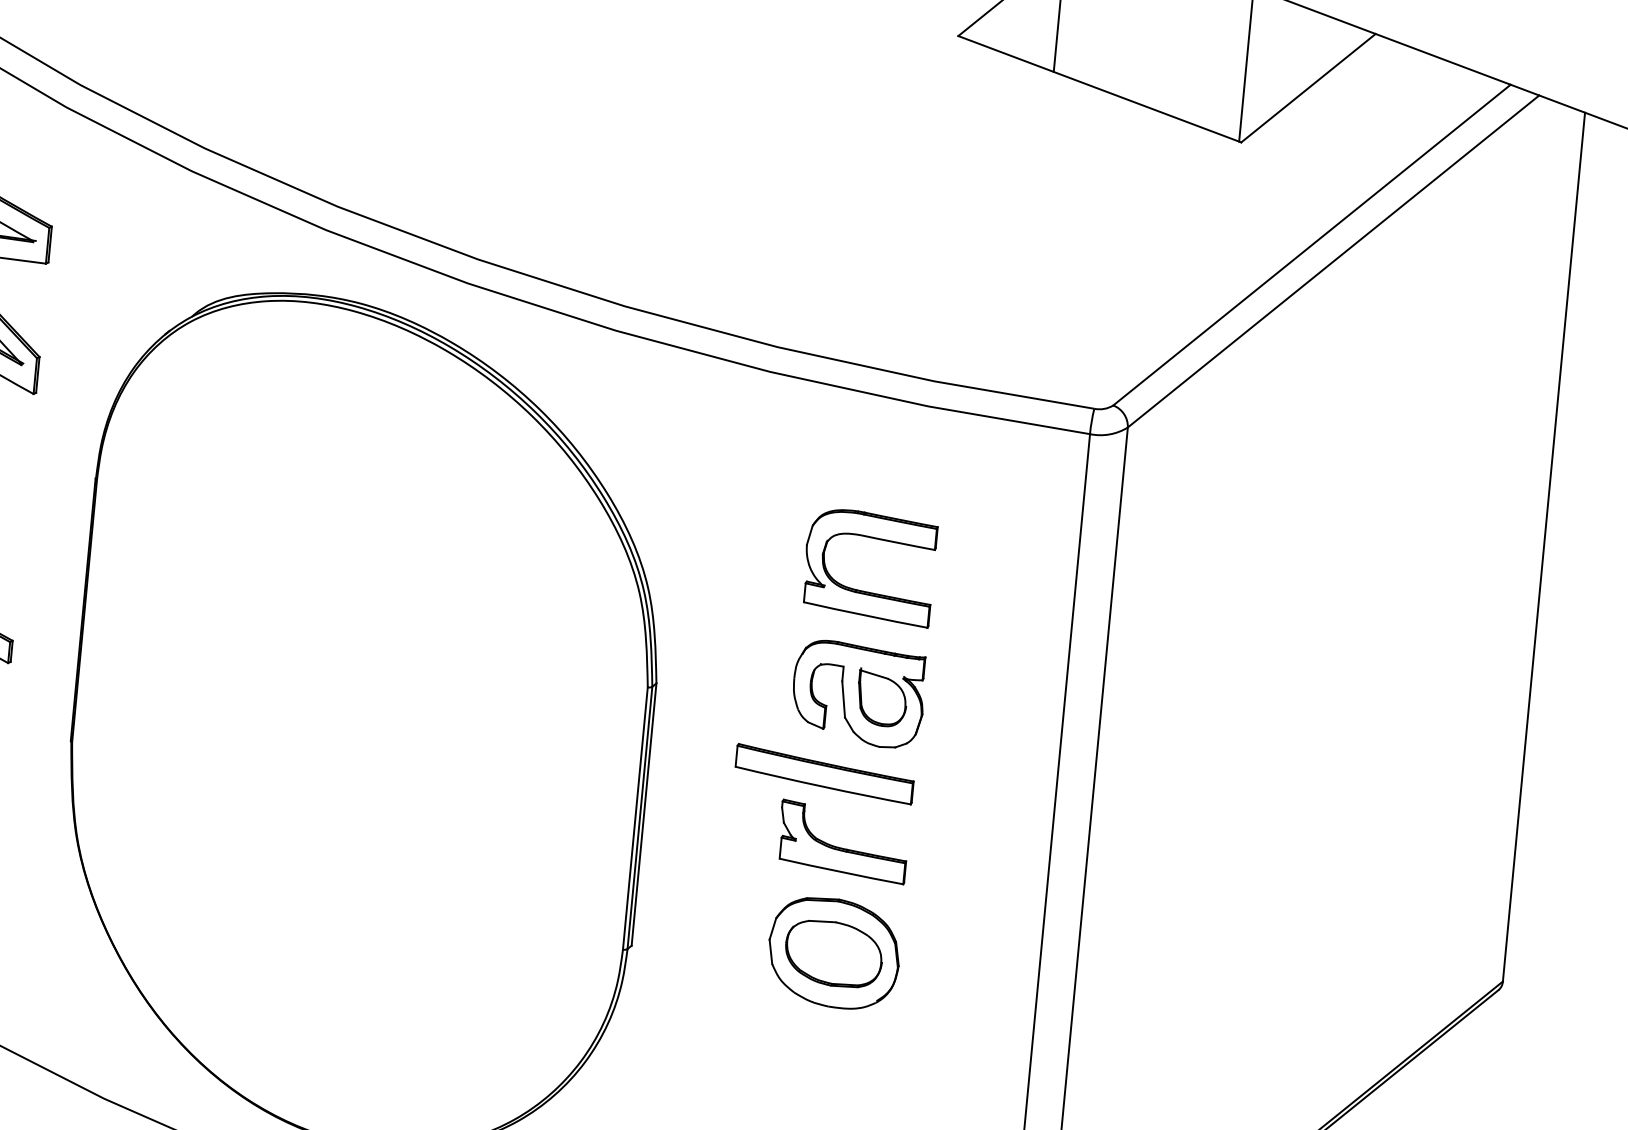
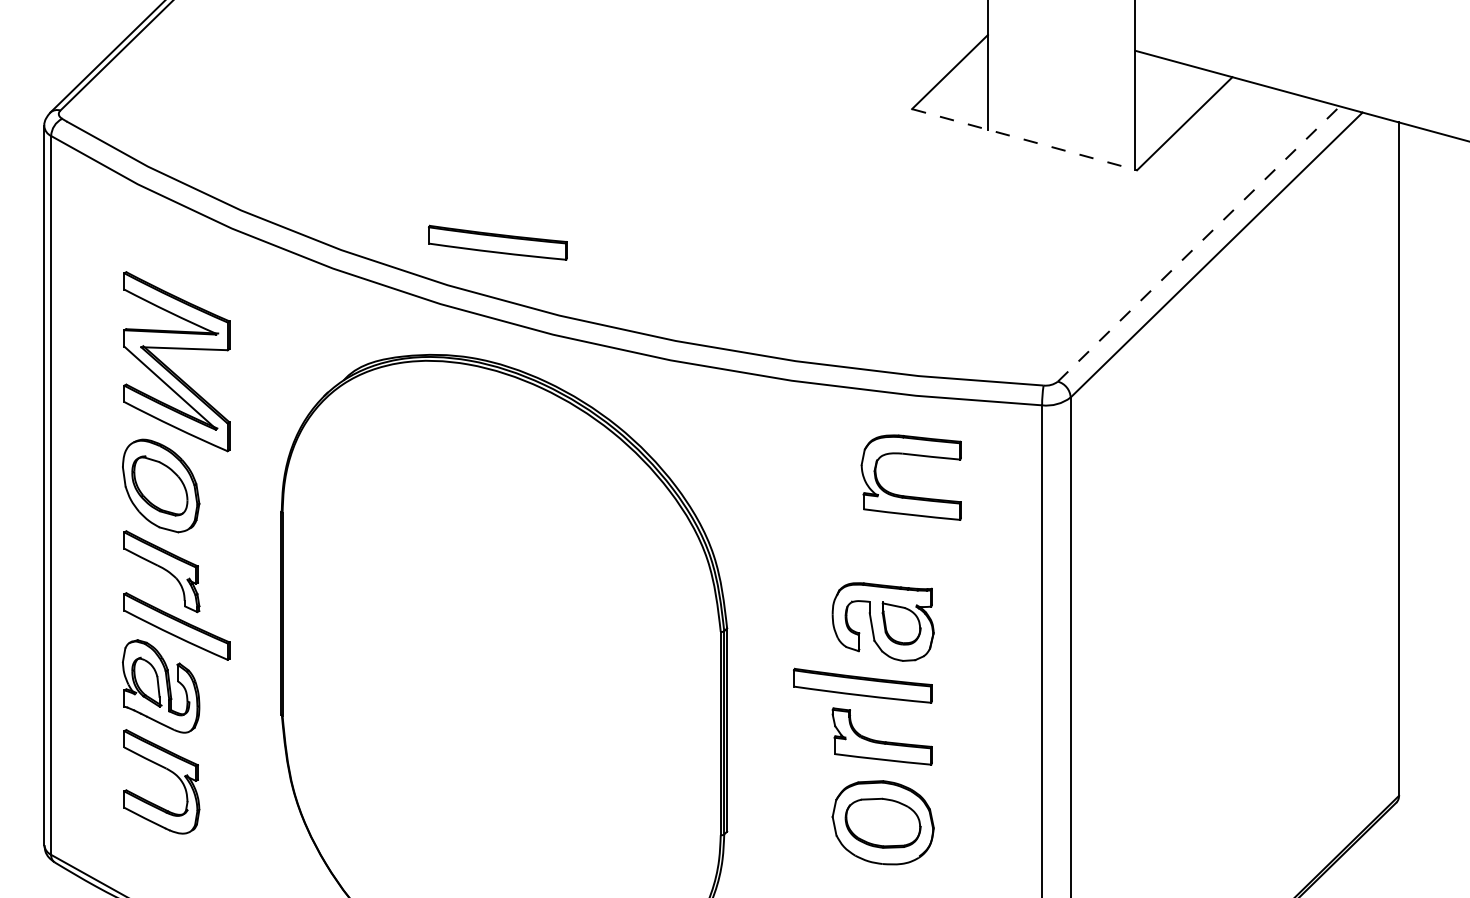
line: (1099, 88) -> (1024, 139), solid -> dashed
part: (407, 157) -> (497, 242), added
line: (1312, 244) -> (1199, 243), solid -> dashed
part: (863, 589) -> (908, 495), moved

